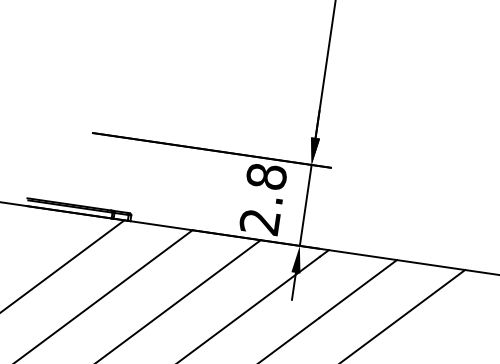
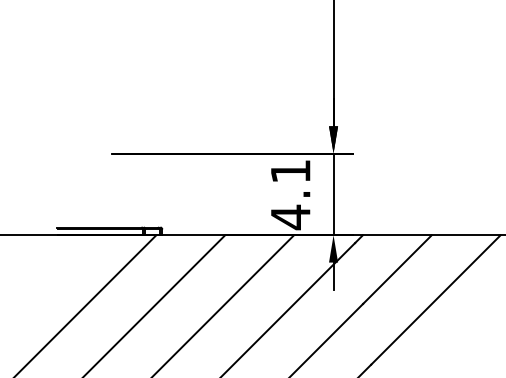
text: (263, 199) -> (290, 194), 2.8 -> 4.1

